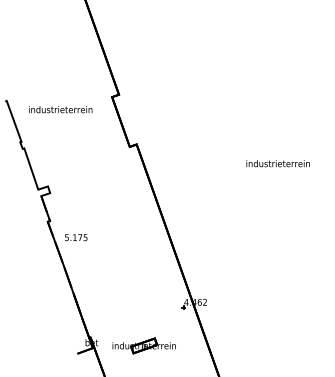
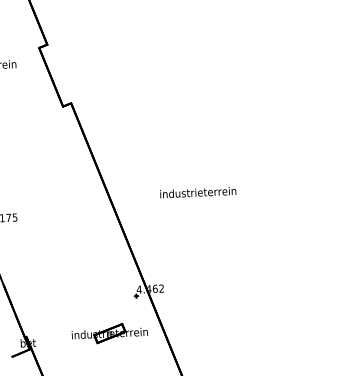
text: (277, 163) -> (197, 192), moved
part: (143, 345) -> (108, 333), moved

